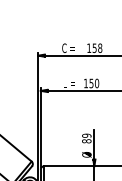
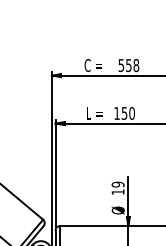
text: (89, 48) -> (121, 65), 158 -> 558
text: (86, 141) -> (117, 192), 89 -> 19

